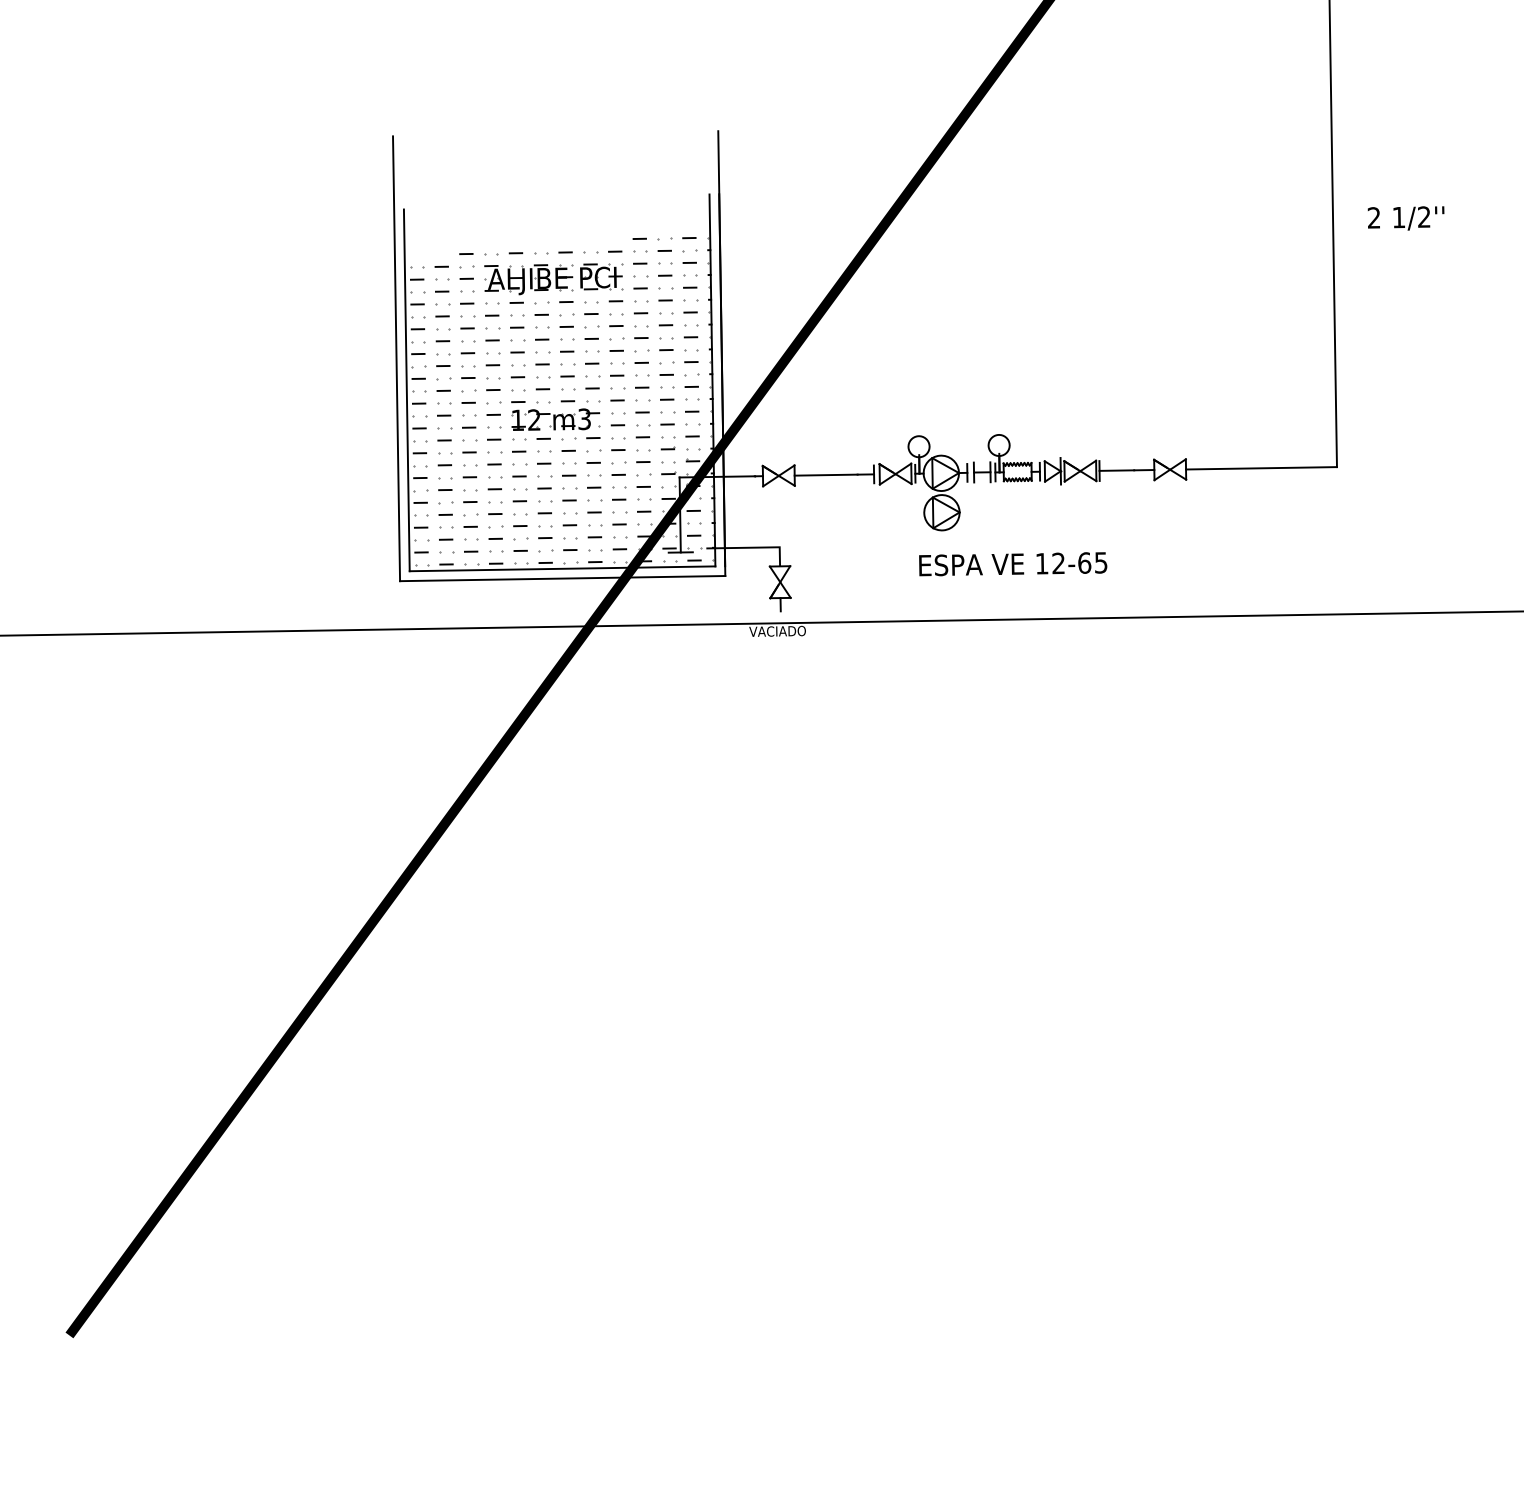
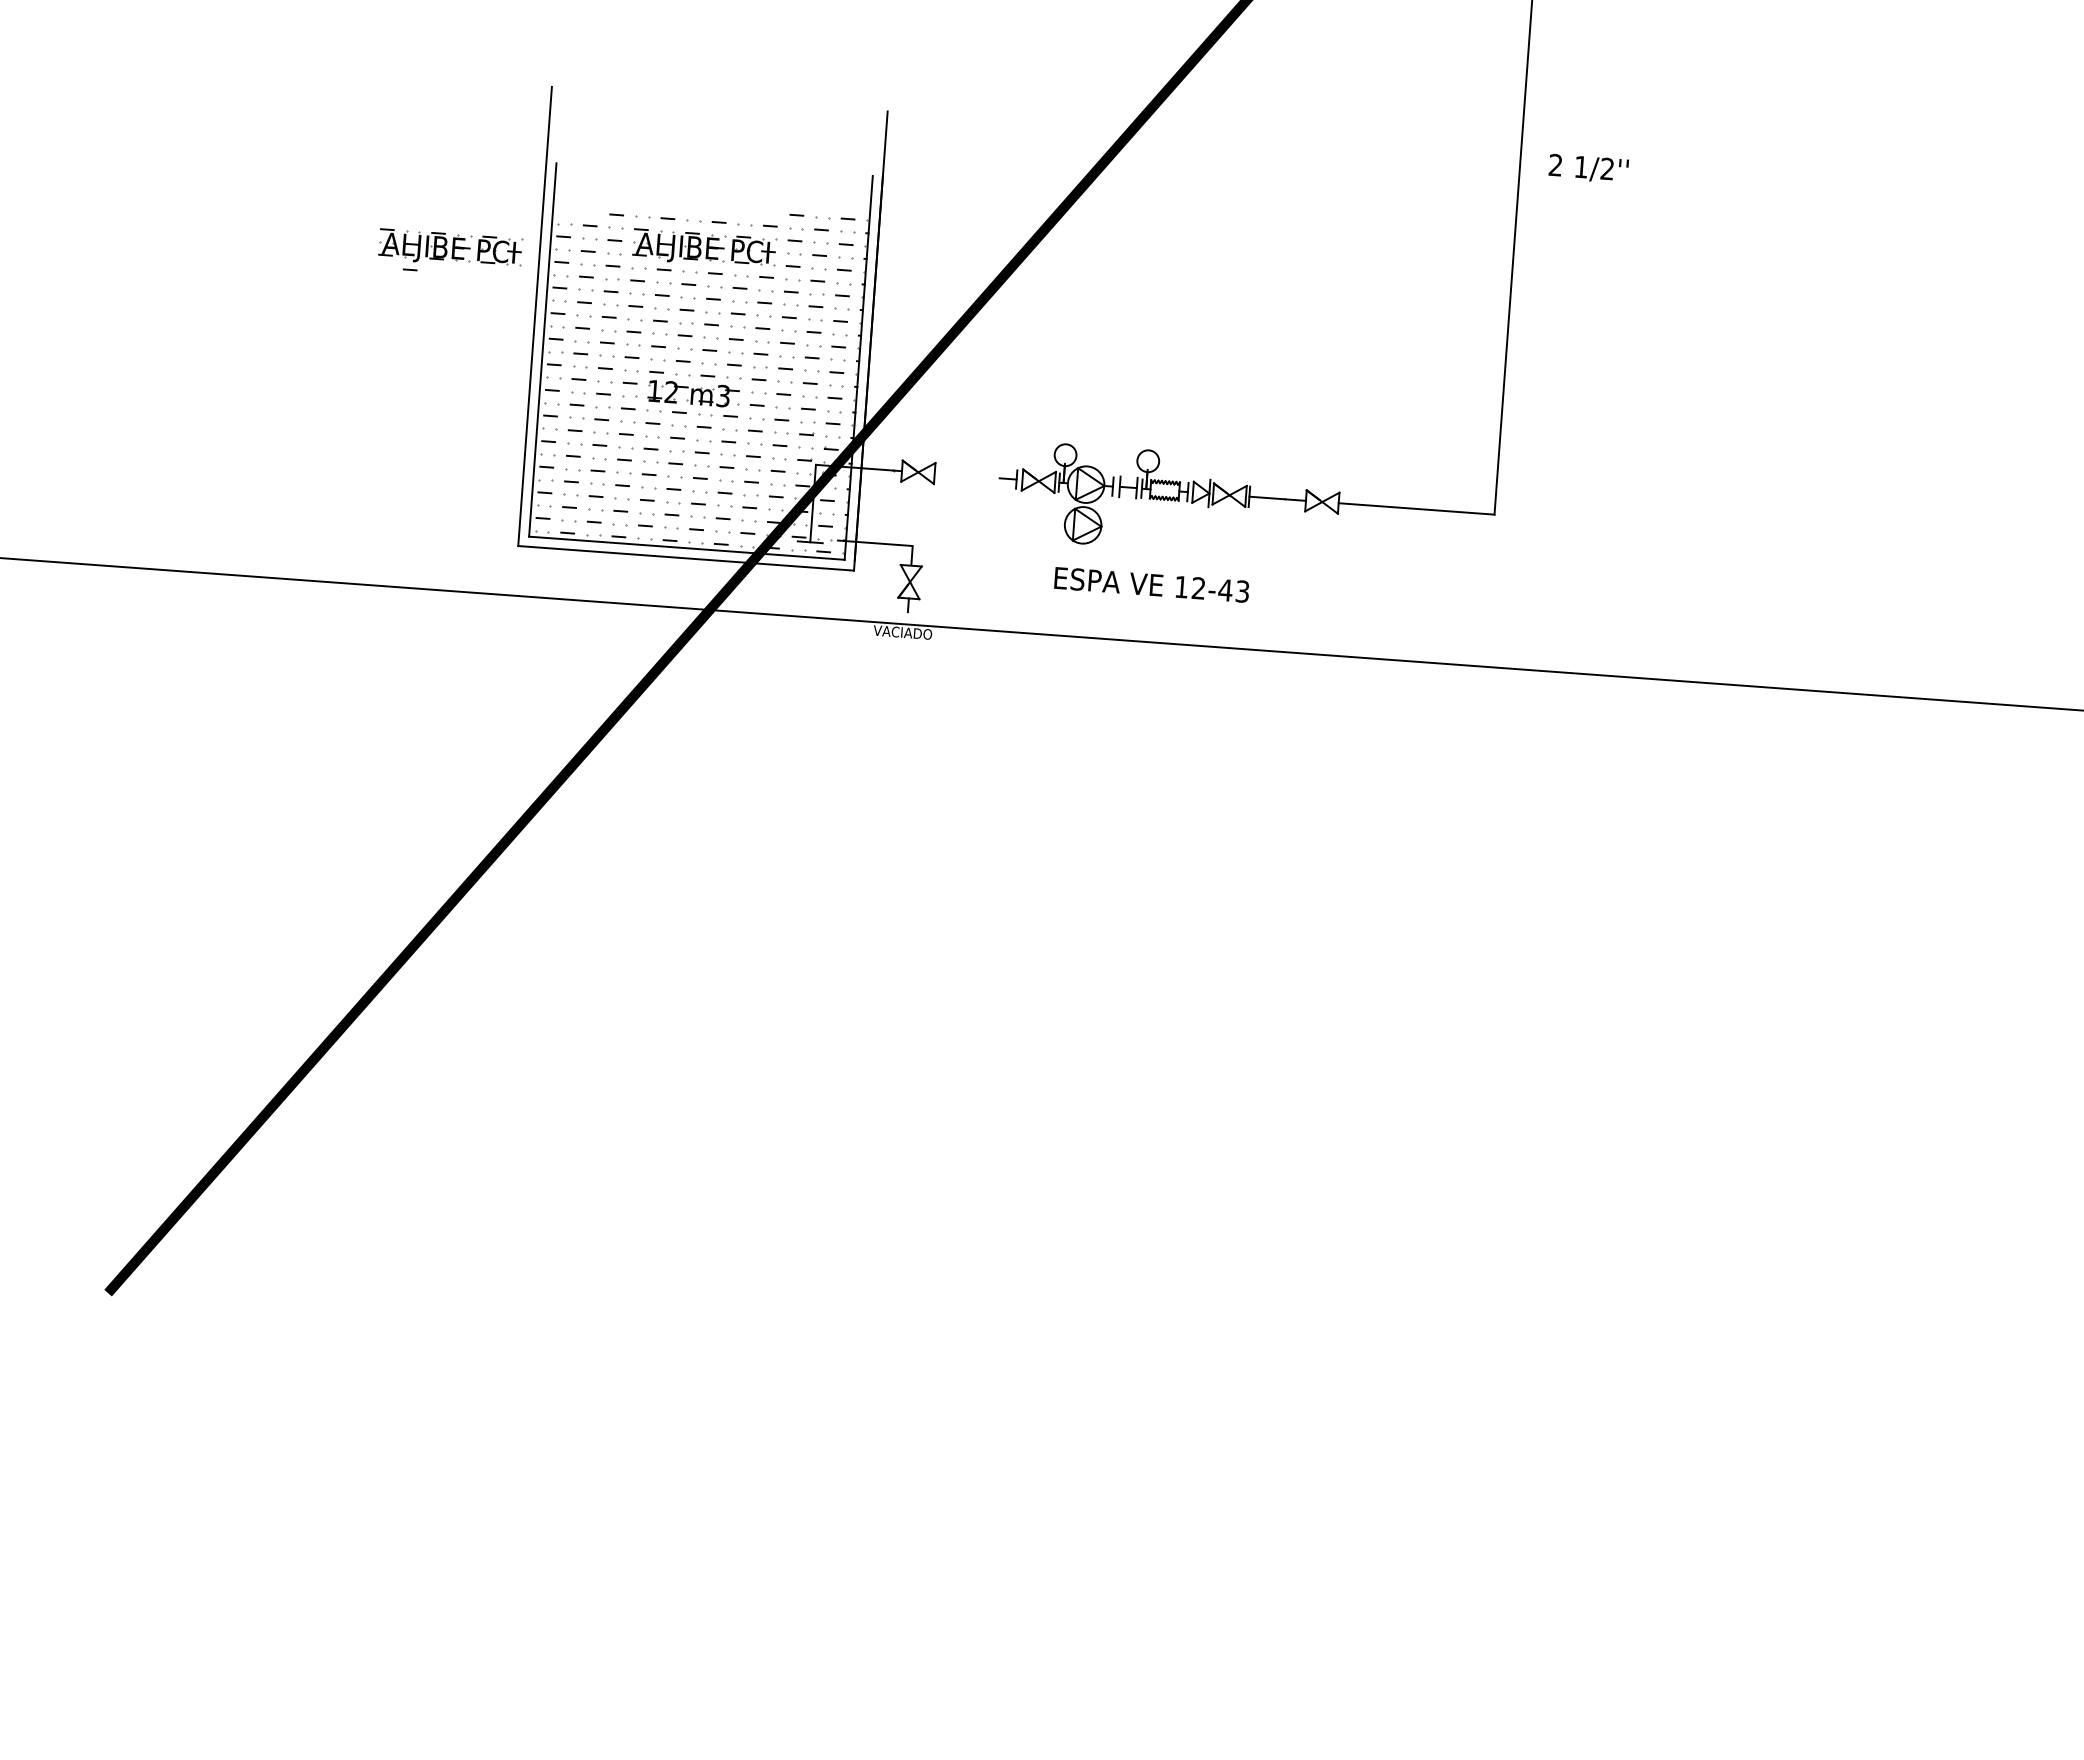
text: (1405, 217) -> (1588, 167), moved
part: (309, 301) -> (450, 249), added
line: (825, 474) -> (966, 475), removed
text: (1092, 562) -> (1233, 590), 12-65 -> 12-43

